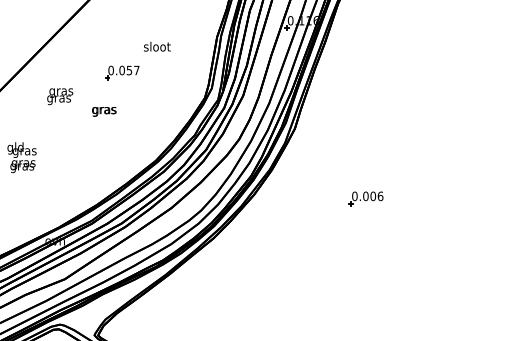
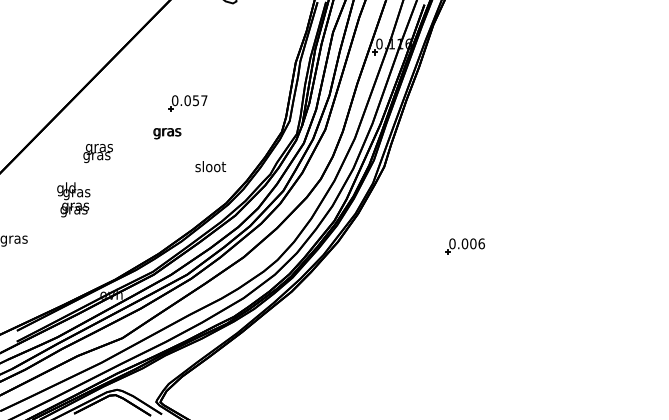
text: (157, 46) -> (210, 166), moved
text: (59, 96) -> (97, 153), moved
text: (104, 111) -> (167, 133), moved

